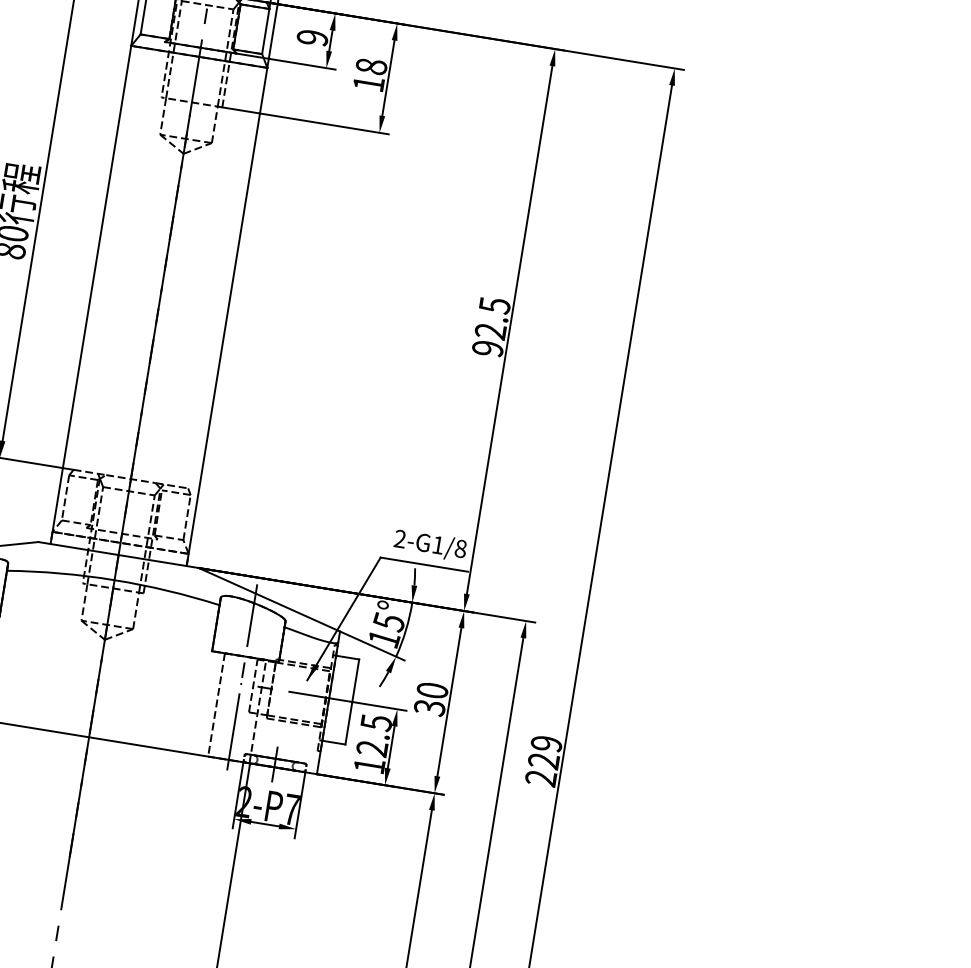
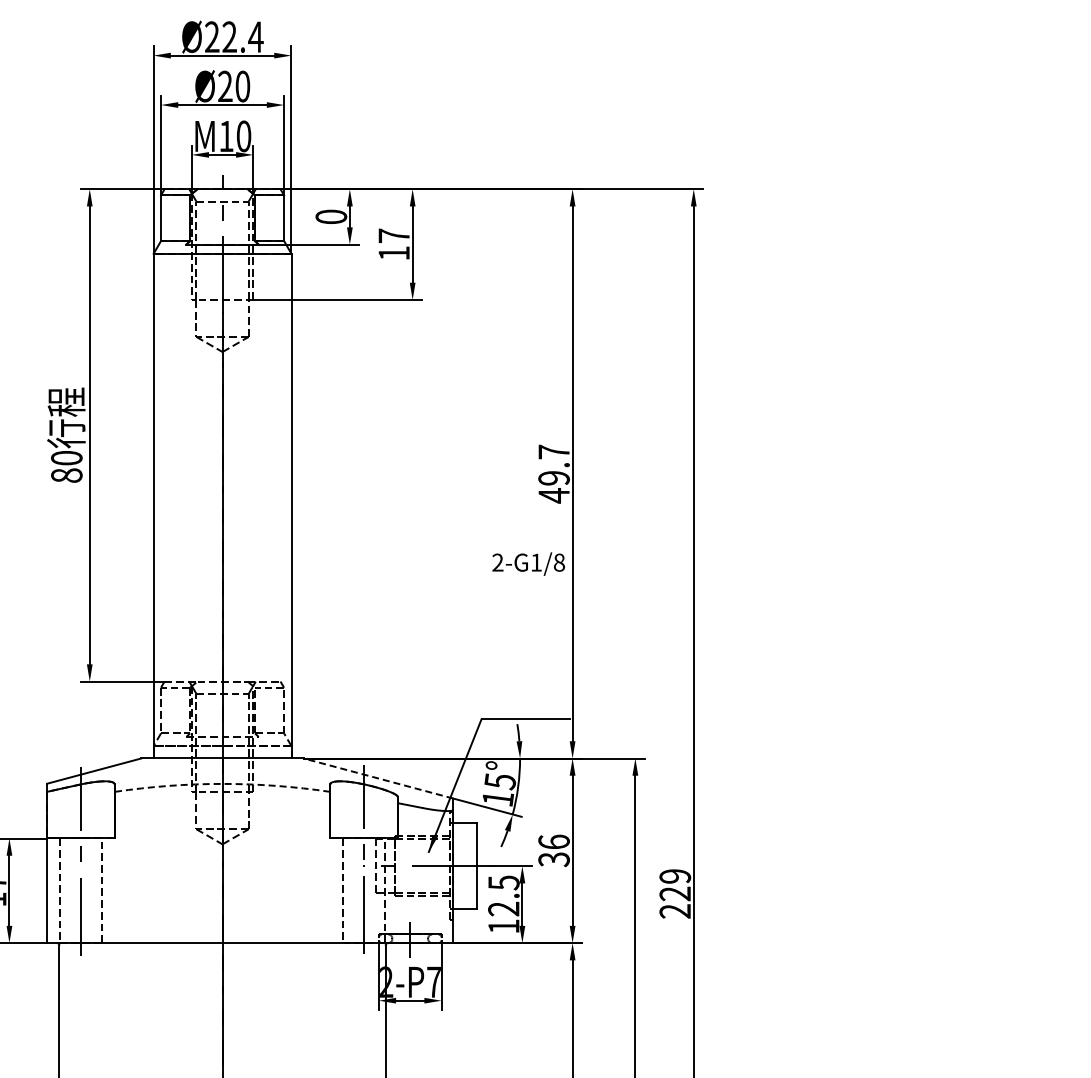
text: (312, 37) -> (331, 216), 9 -> 0
text: (371, 66) -> (394, 235), 18 -> 17
text: (490, 326) -> (553, 473), 92.5 -> 49.7
text: (430, 544) -> (528, 563), moved
arc: (114, 579) -> (222, 783), solid -> dashed
line: (269, 599) -> (378, 778), solid -> dashed
text: (432, 689) -> (553, 841), 30 -> 36

